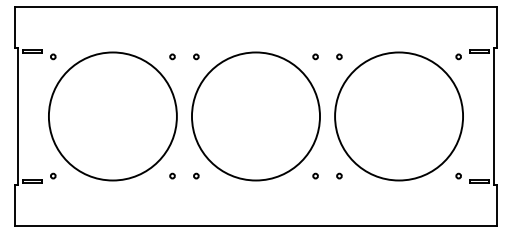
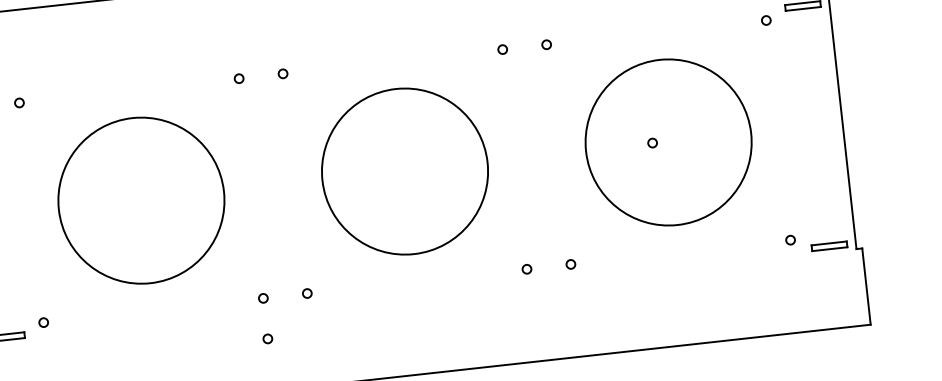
circle: (390, 115) -> (652, 142), added
circle: (112, 116) -> (140, 200), size x0.7
circle: (255, 116) -> (404, 171), size x0.7
circle: (399, 116) -> (669, 142), size x0.7
circle: (172, 197) -> (267, 337), added

